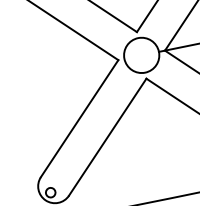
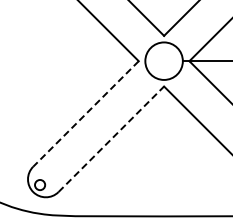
line: (80, 118) -> (86, 113), solid -> dashed
line: (107, 137) -> (111, 139), solid -> dashed

